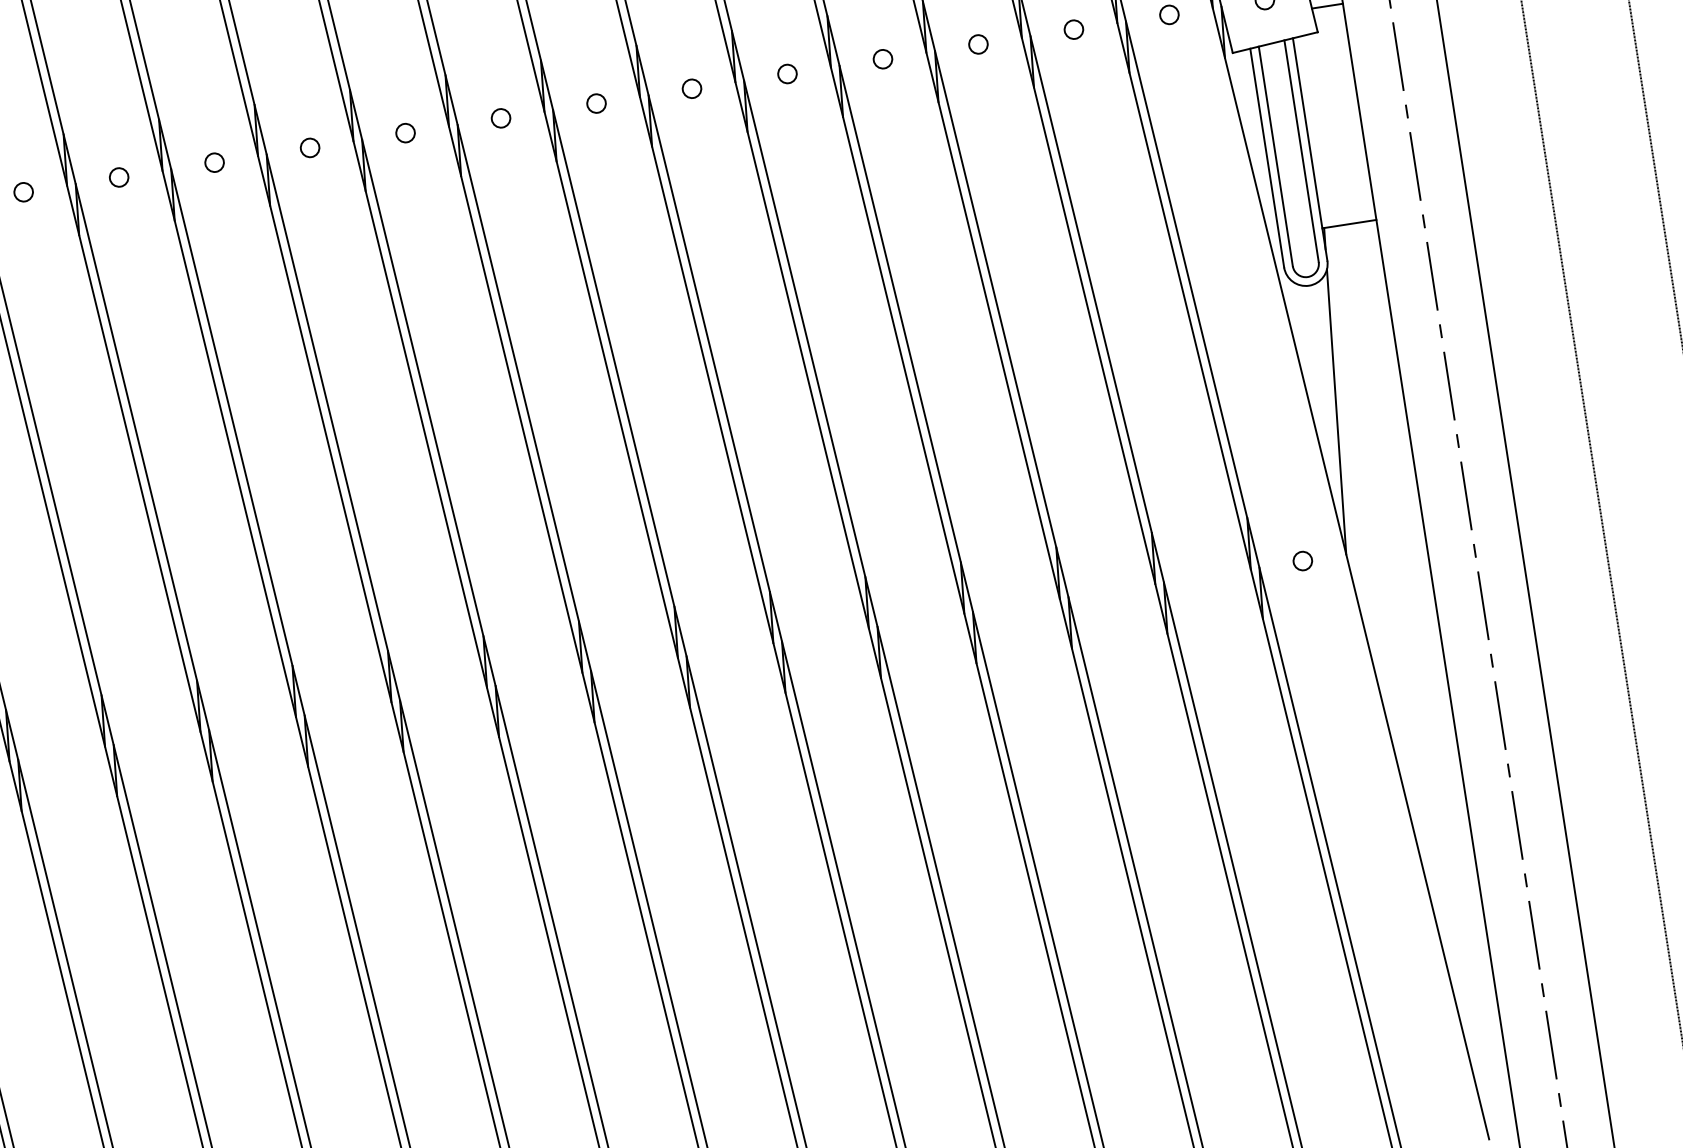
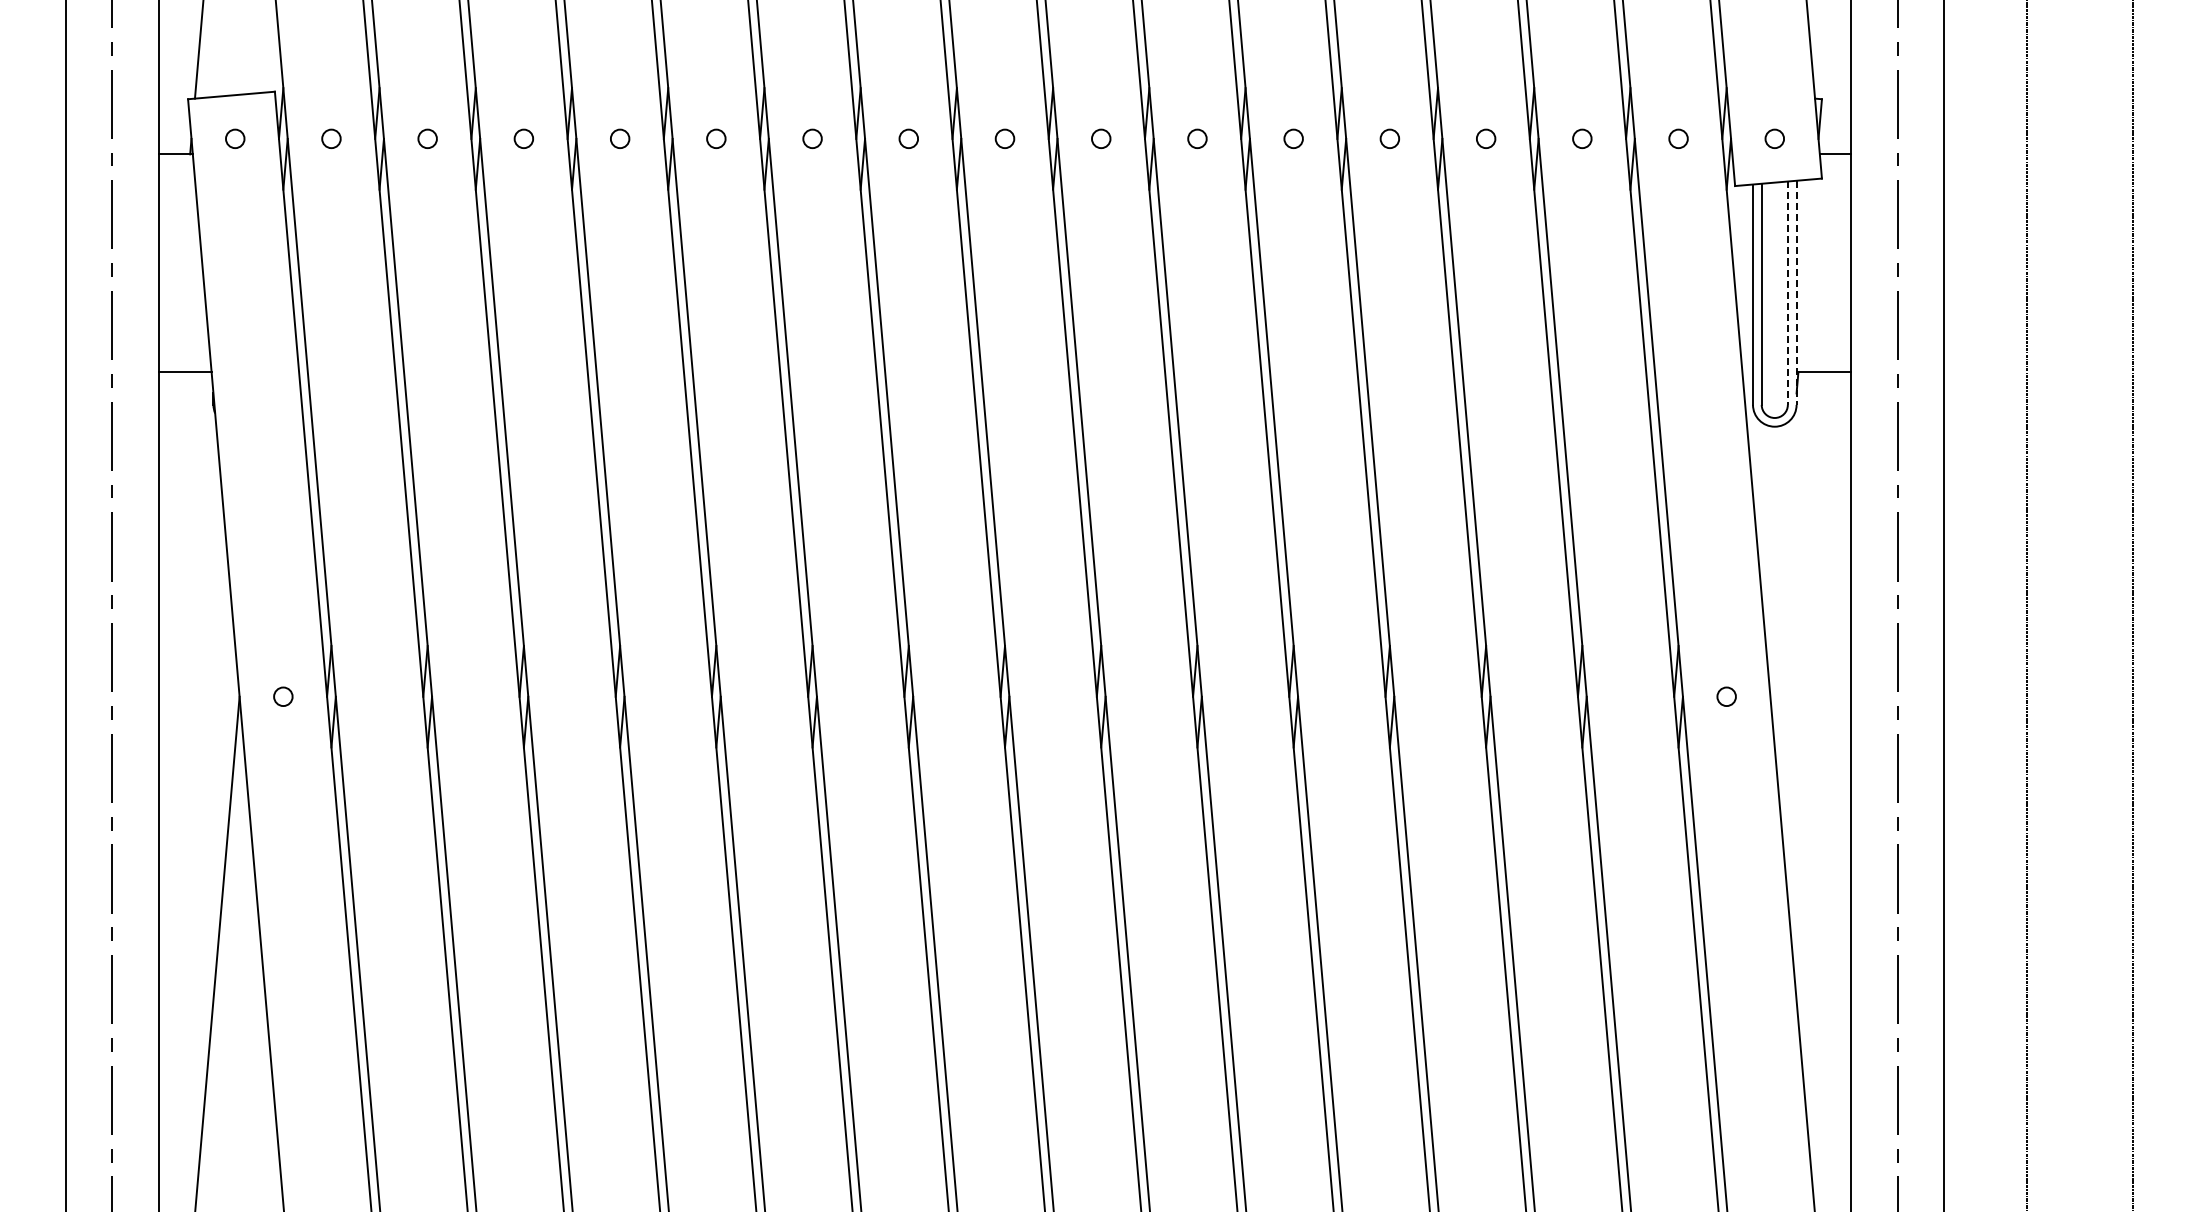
line: (1310, 150) -> (1796, 293), solid -> dashed
line: (1301, 151) -> (1787, 293), solid -> dashed
line: (1336, 411) -> (1782, 554), removed

